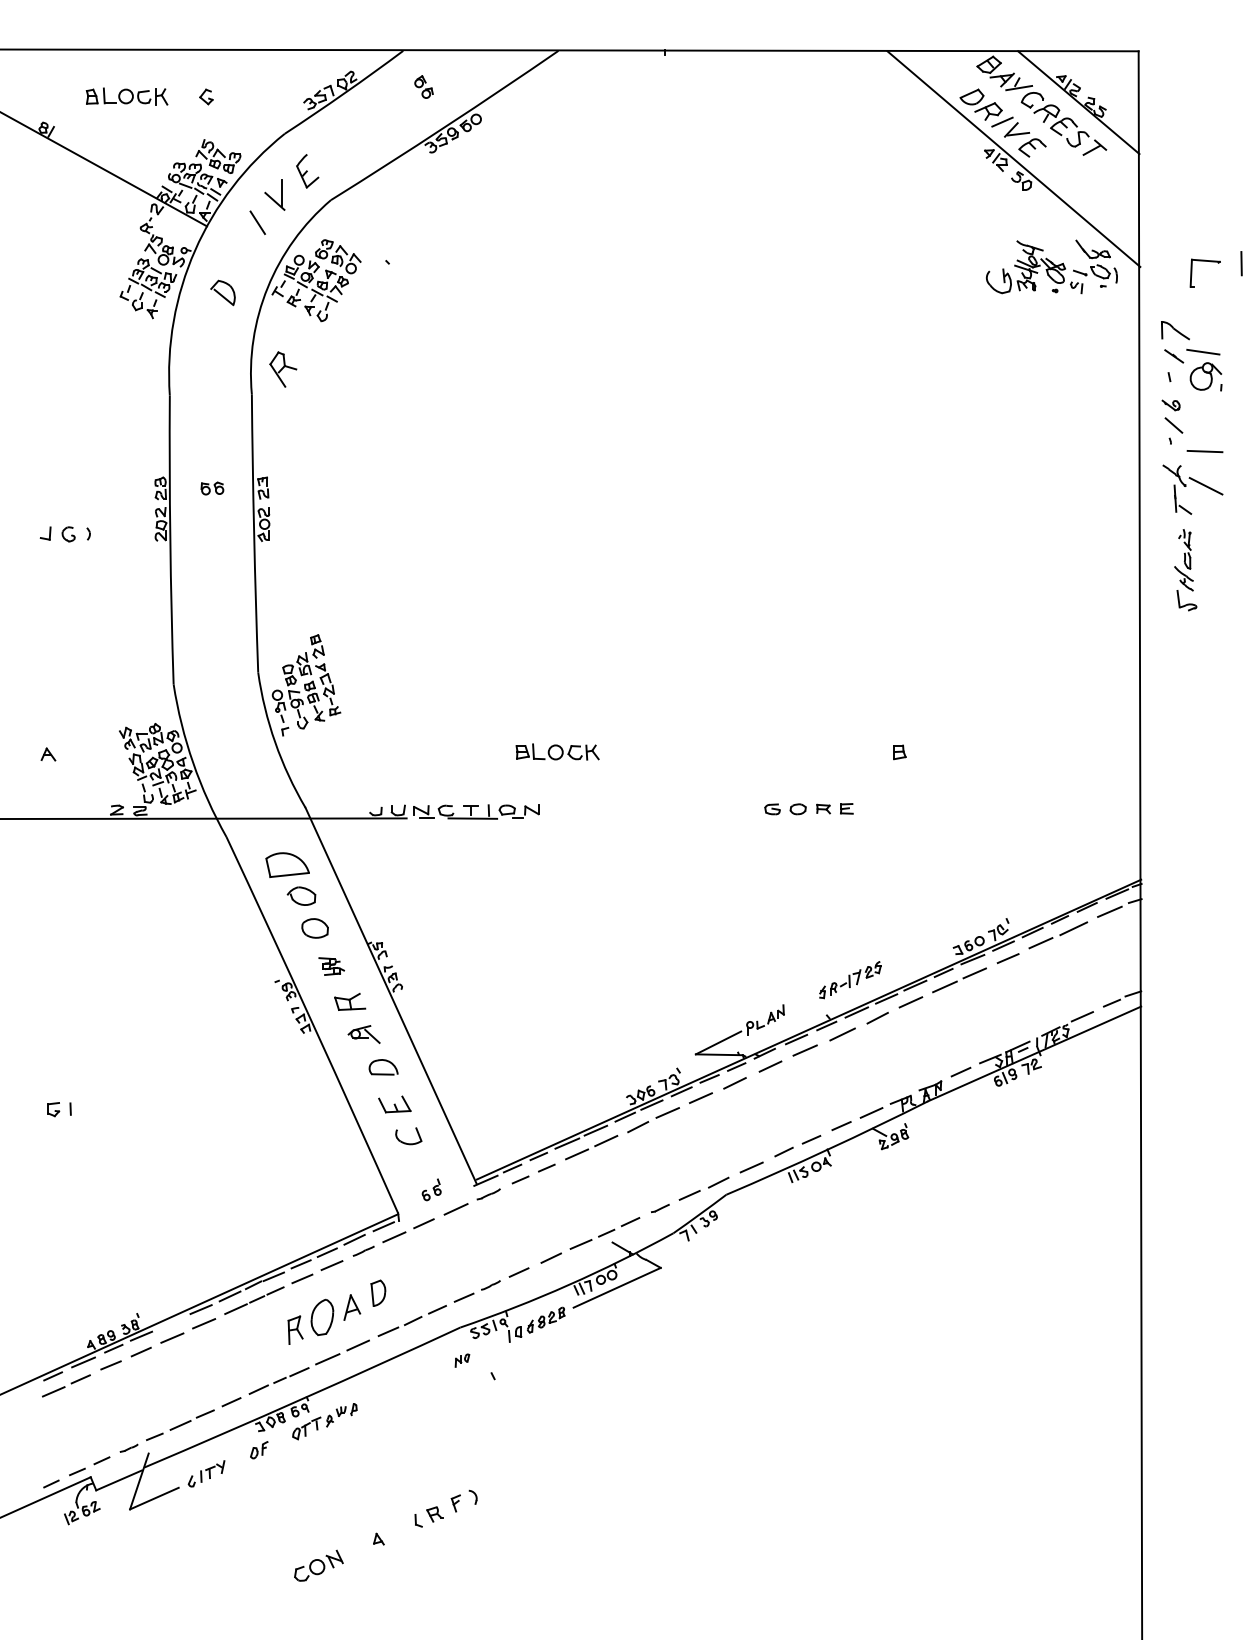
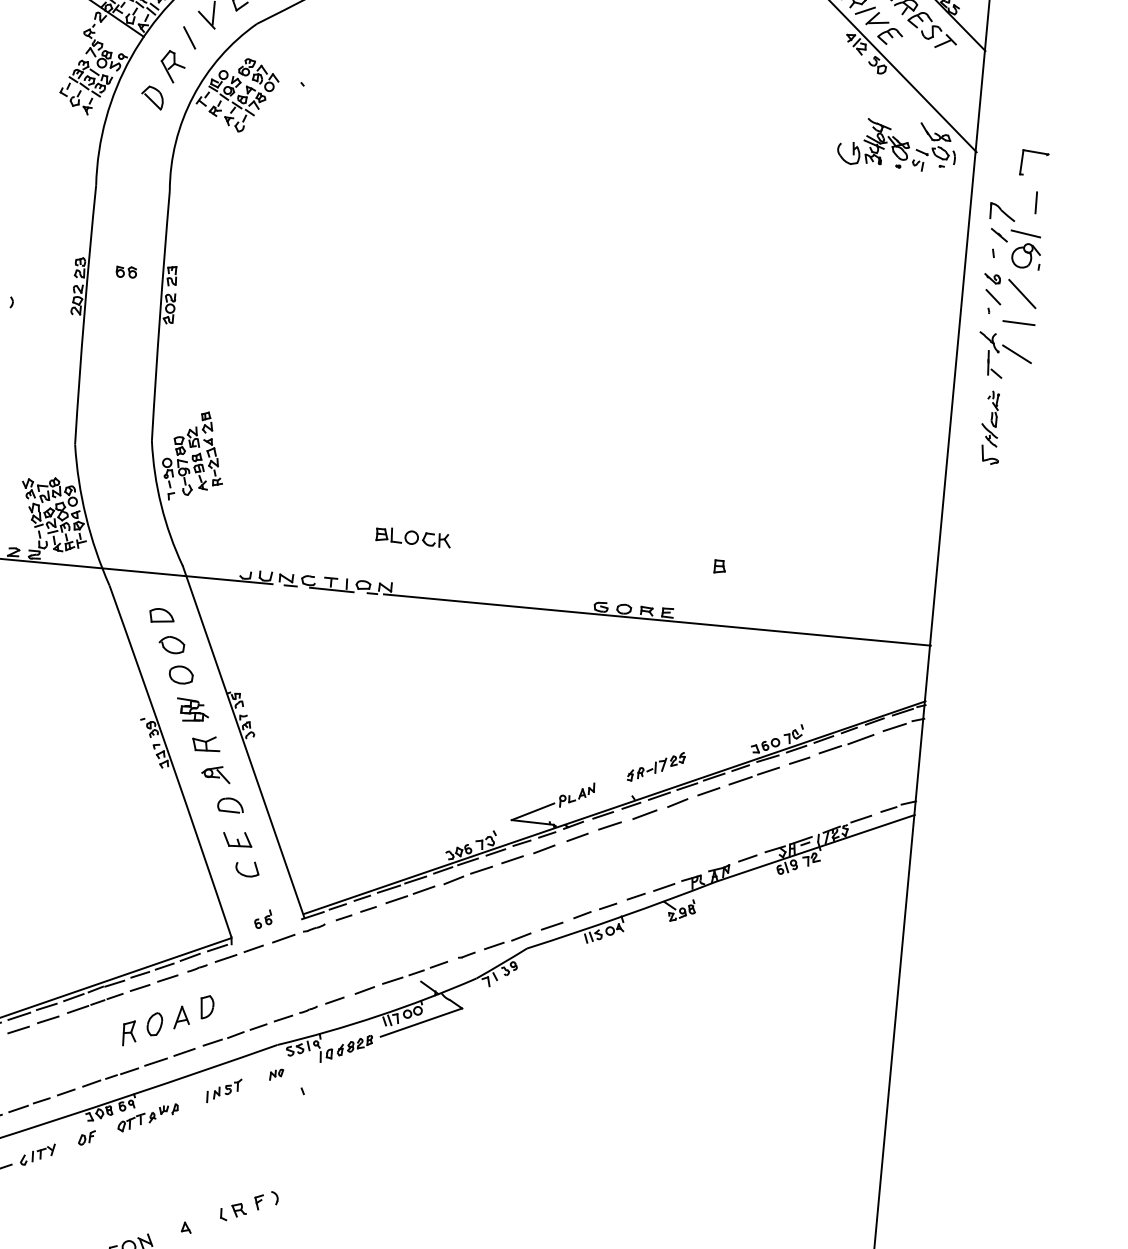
line: (1241, 263) -> (1036, 202), moved
part: (283, 369) -> (173, 66), moved
line: (1205, 418) -> (1022, 293), added
line: (835, 817) -> (656, 619), added
part: (287, 864) -> (161, 615), size x0.62
part: (331, 966) -> (192, 710), size x1.43
part: (322, 1317) -> (154, 1024), size x0.71
line: (171, 1322) -> (19, 1015), added
part: (405, 1383) -> (223, 1090), added

